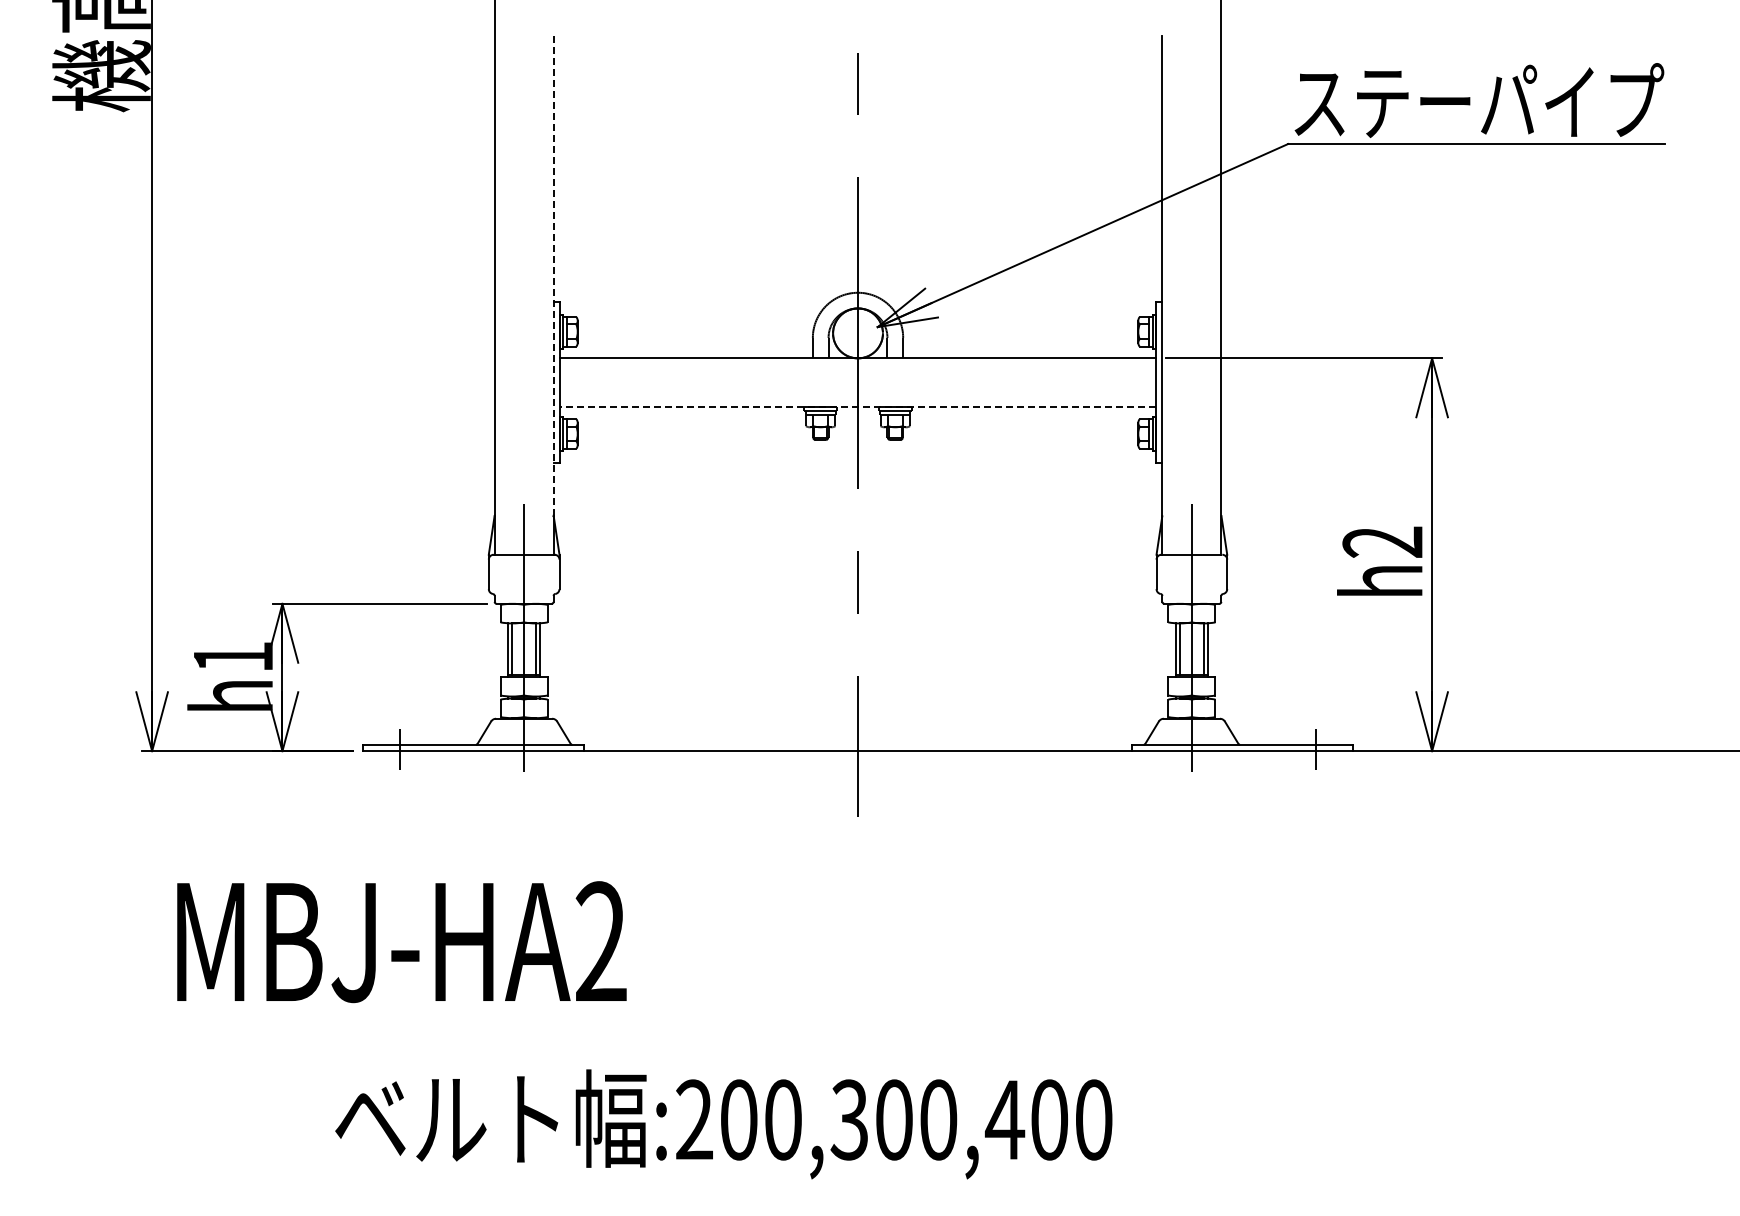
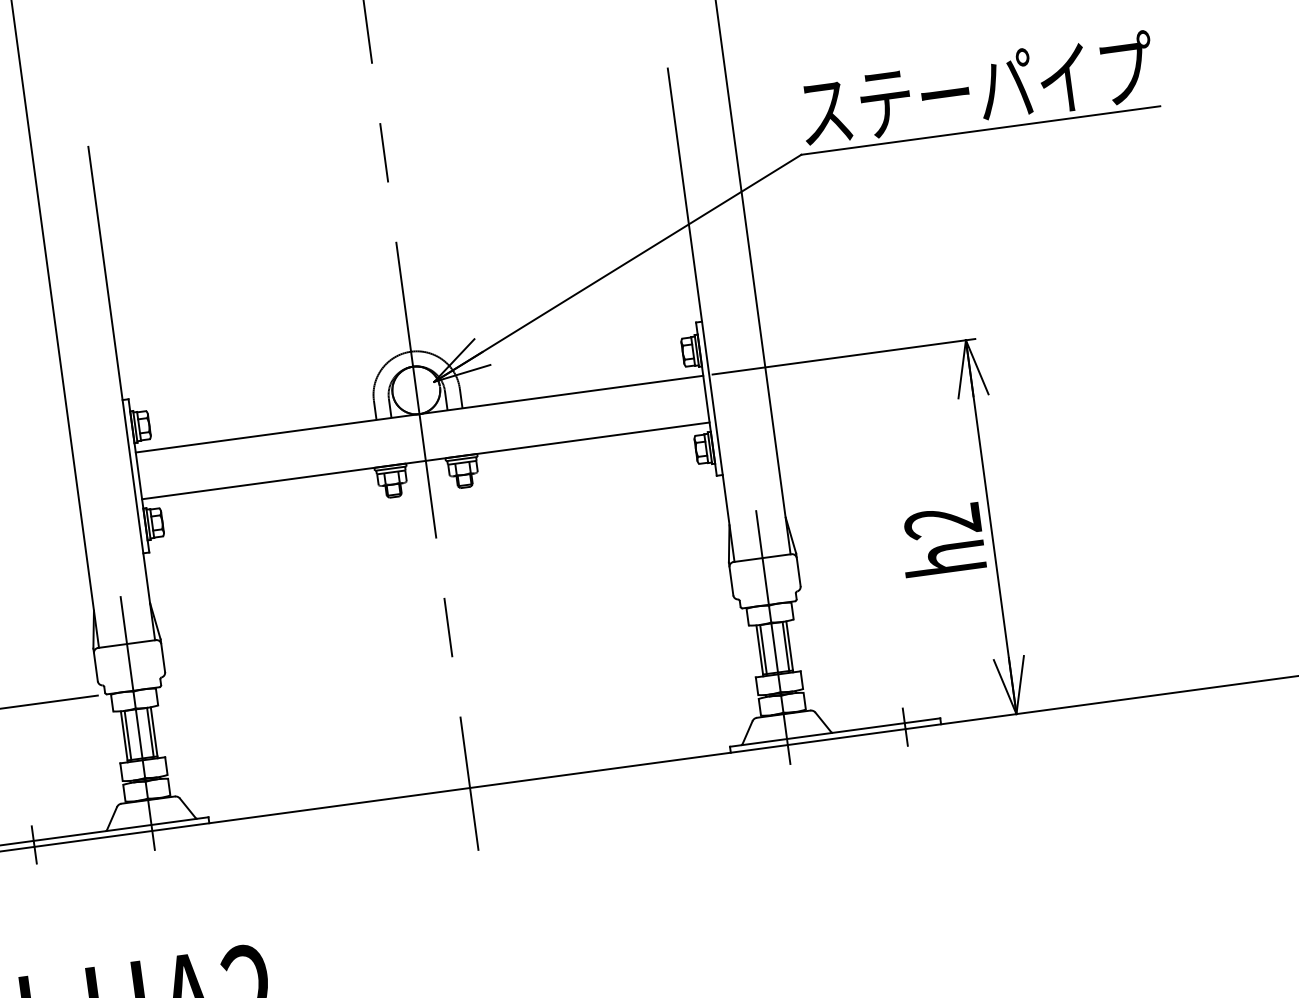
line: (553, 276) -> (119, 375), dashed -> solid
line: (857, 407) -> (425, 460), dashed -> solid

